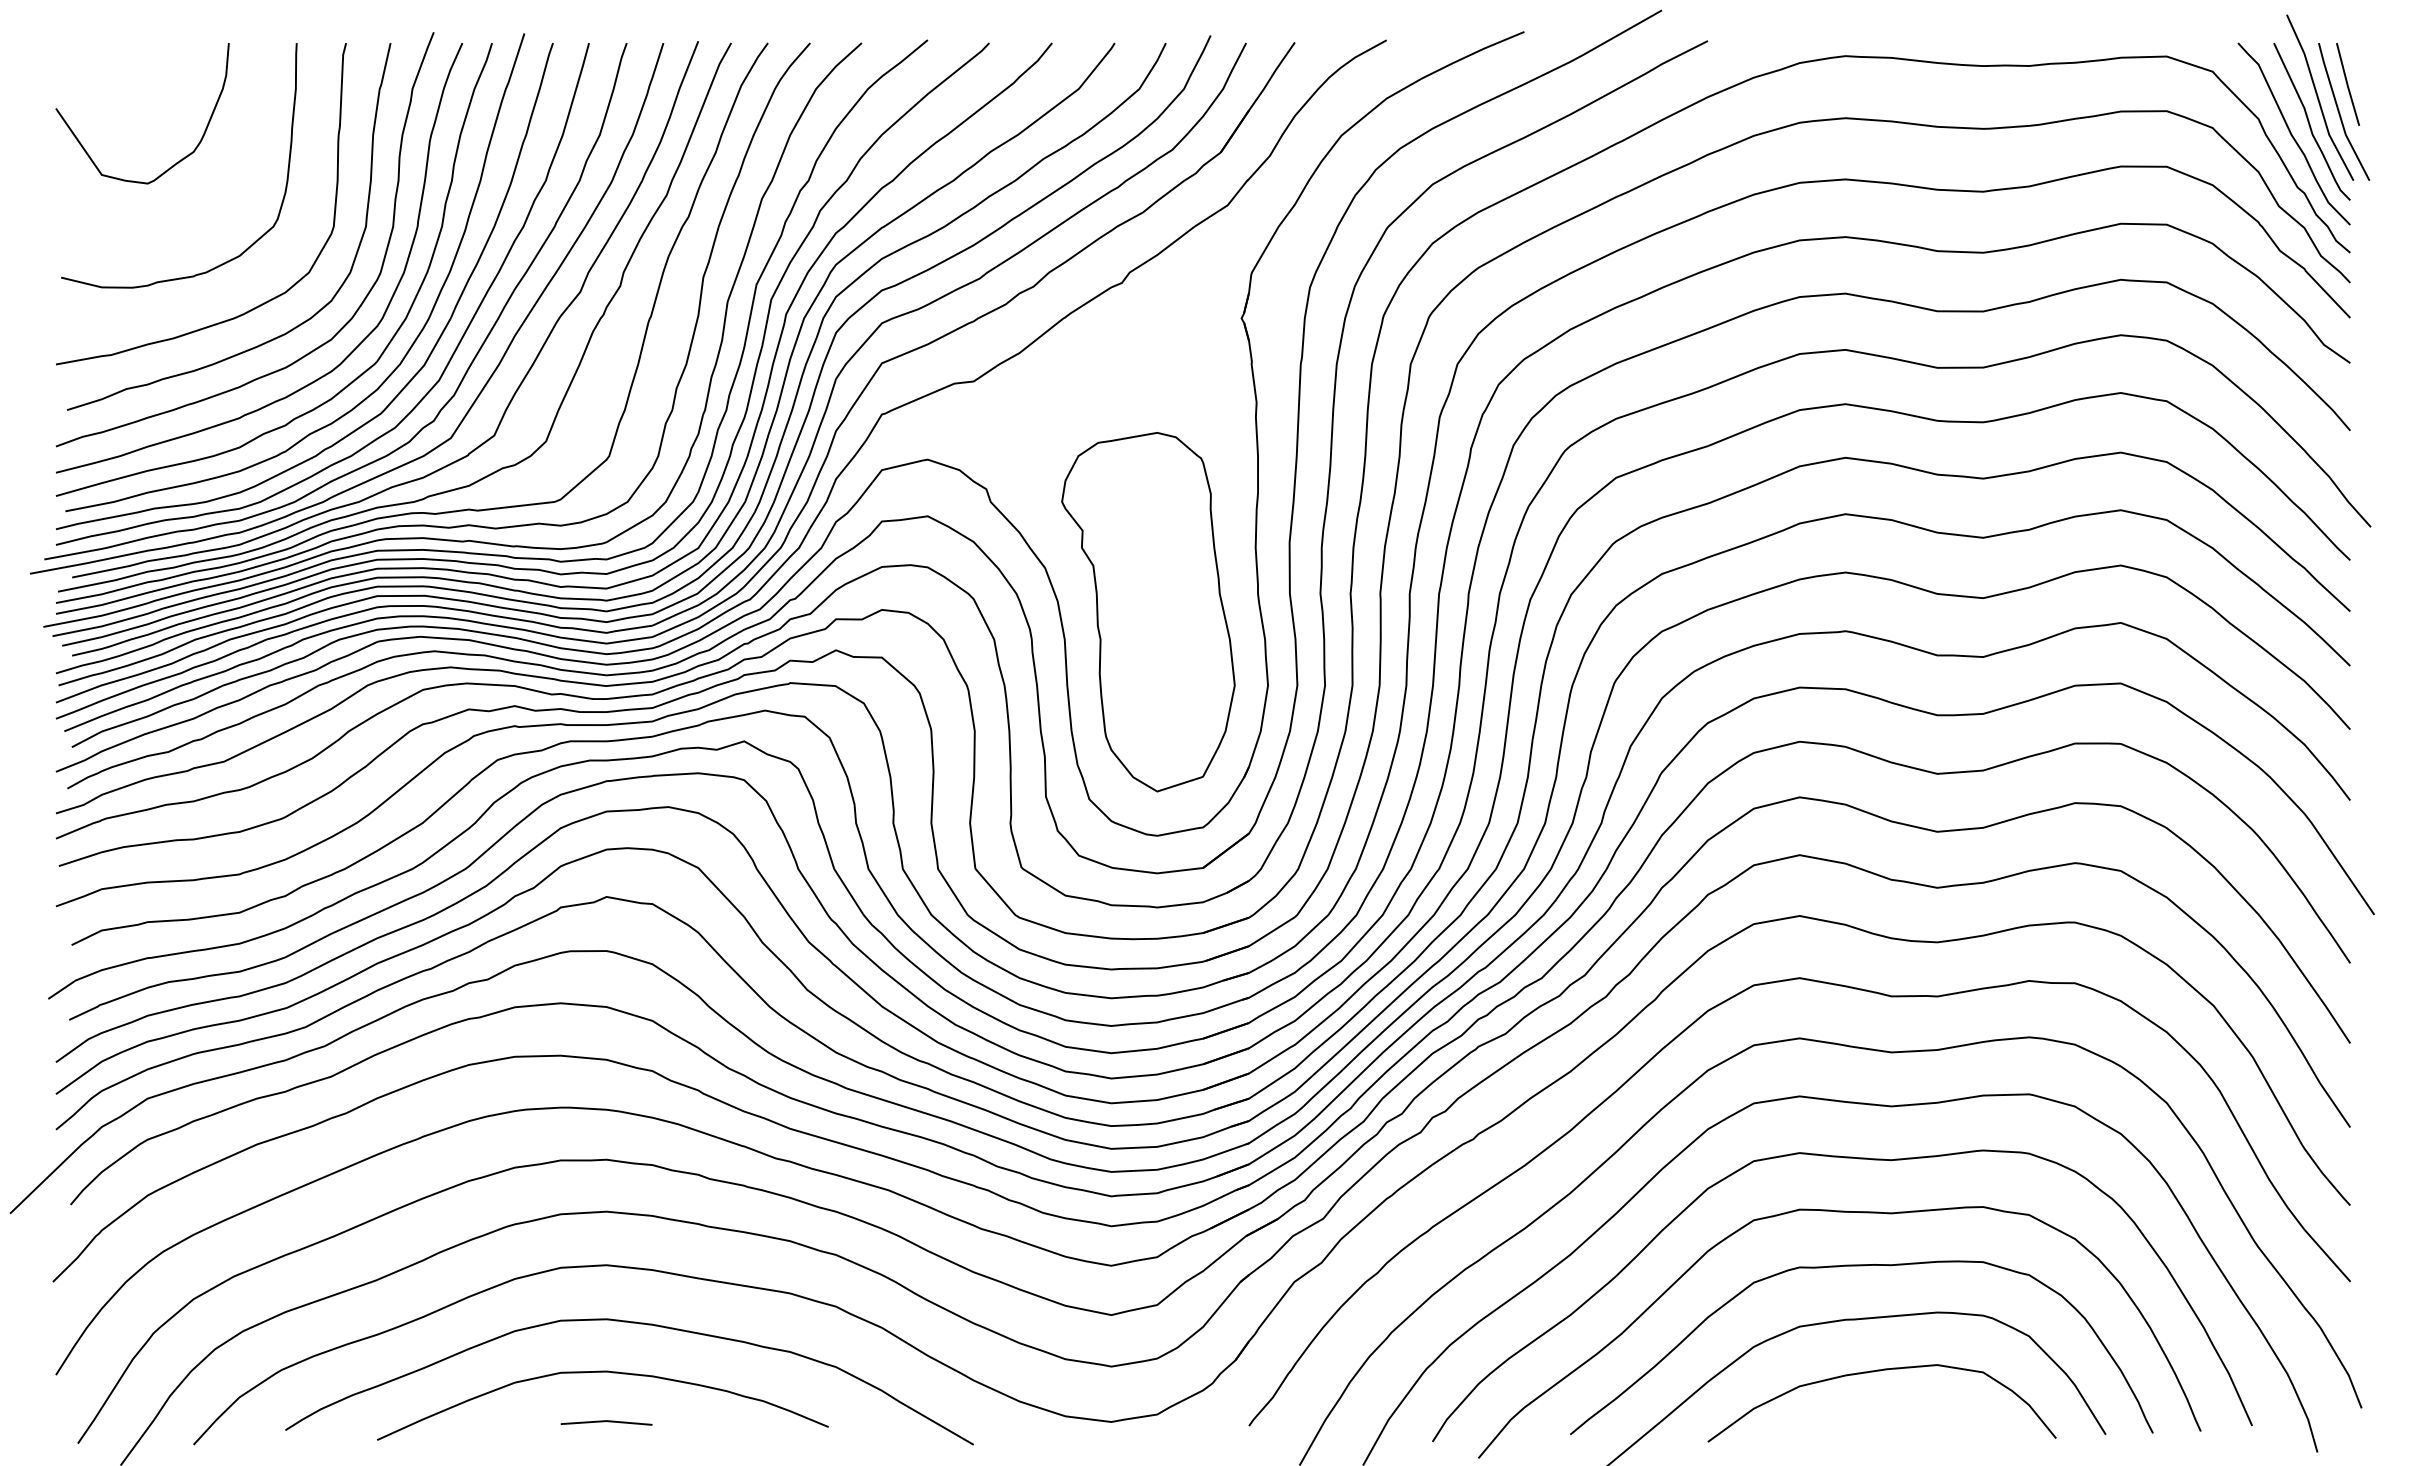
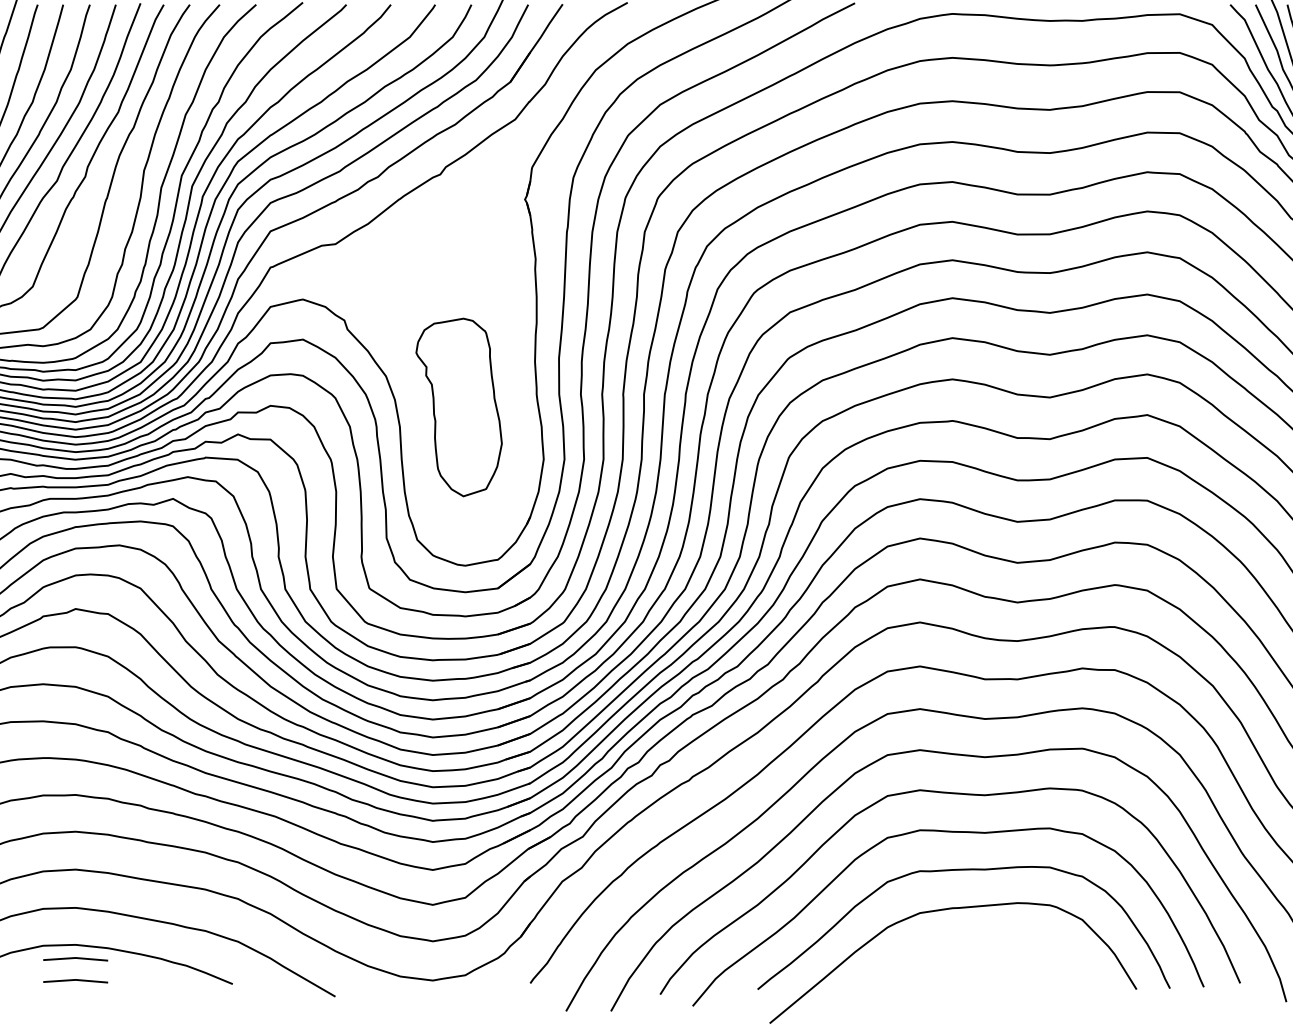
part: (1148, 612) -> (459, 407), size x0.7
curve: (1880, 1371) -> (977, 944), removed
line: (606, 1390) -> (75, 958), added

